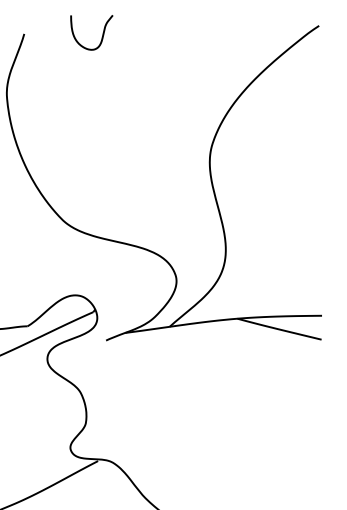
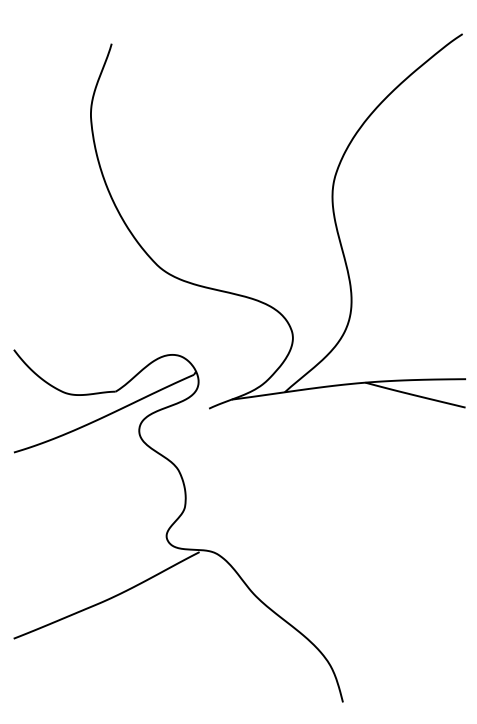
curve: (102, 34) -> (204, 44), removed

